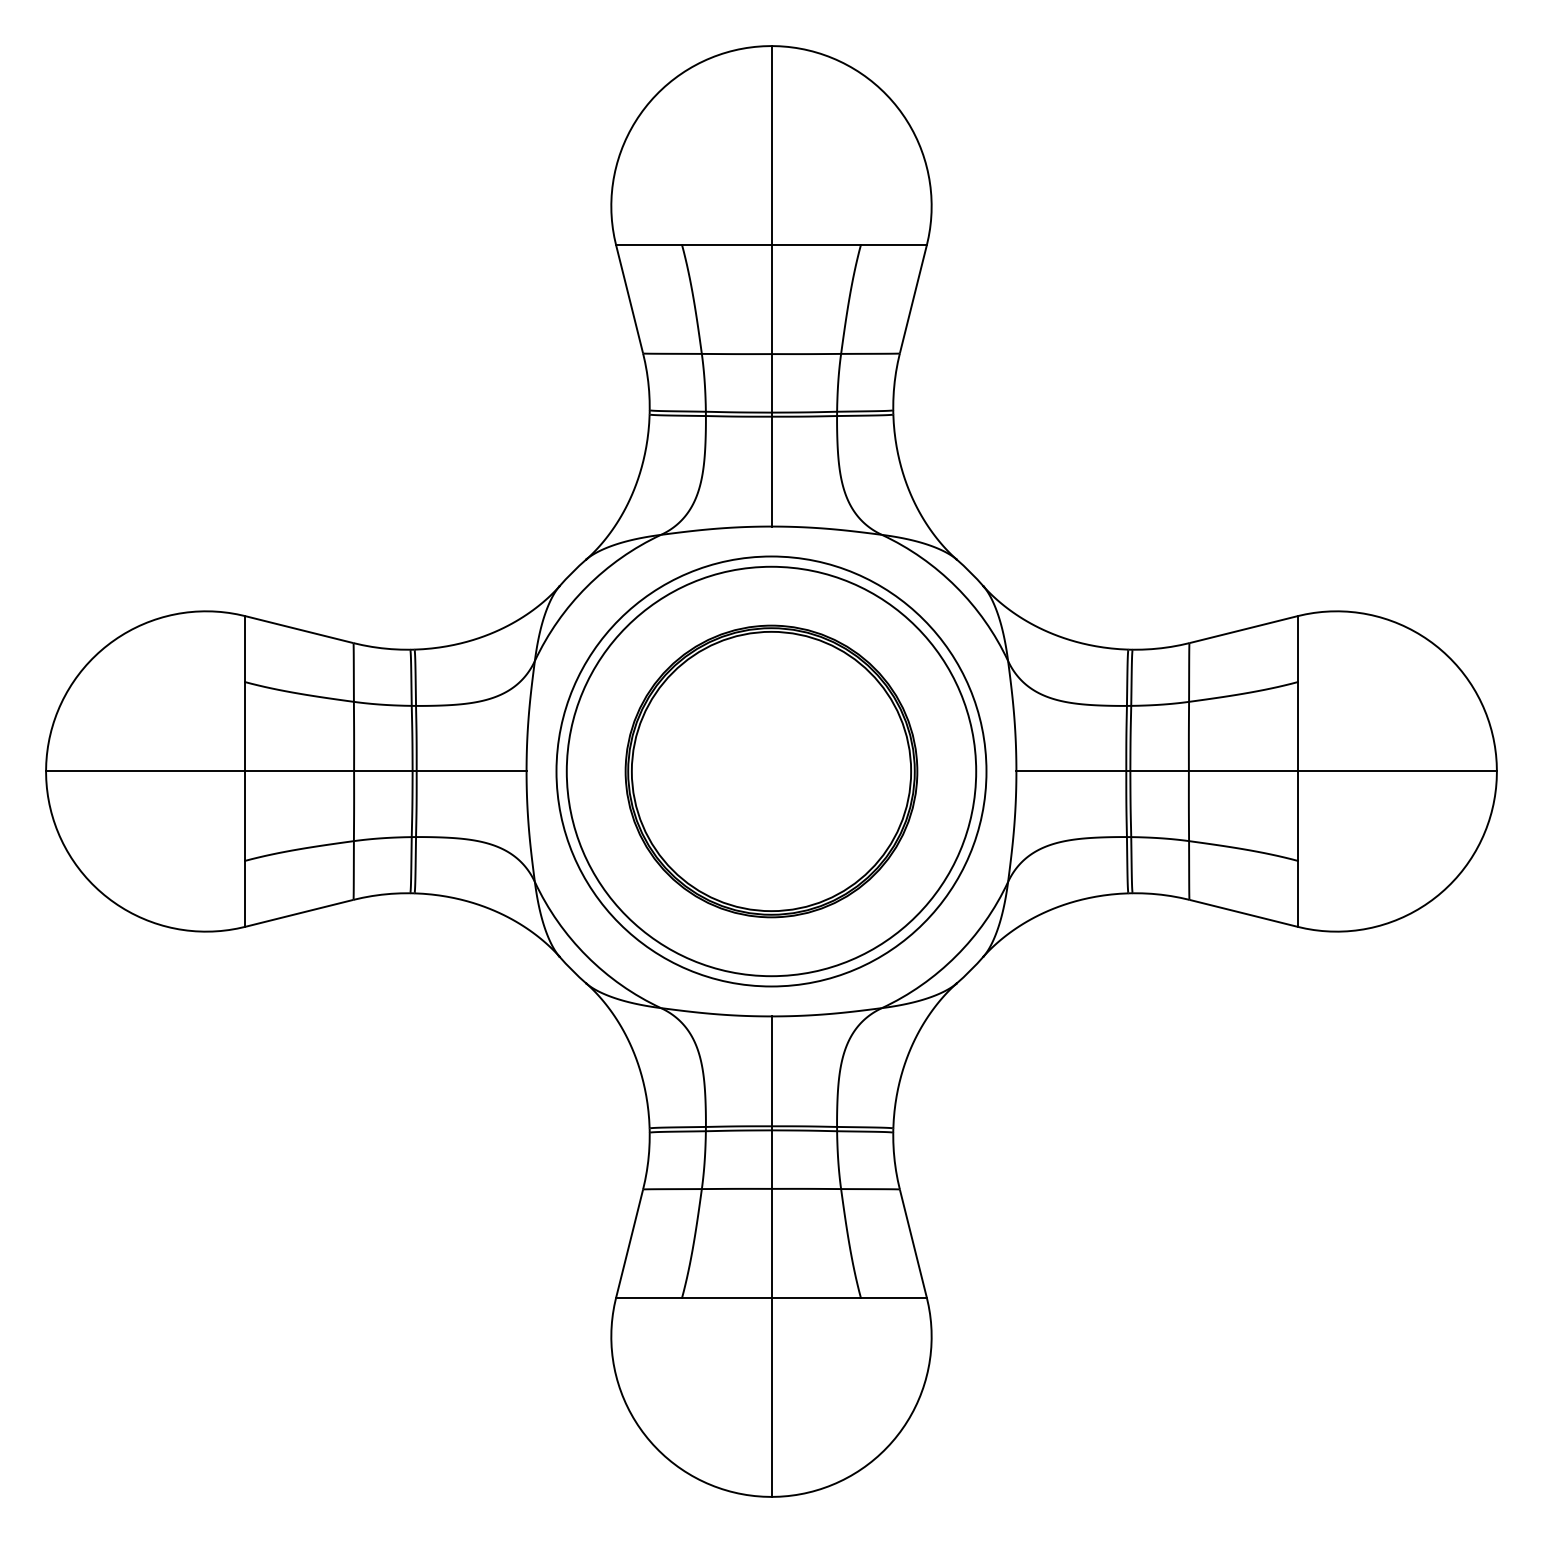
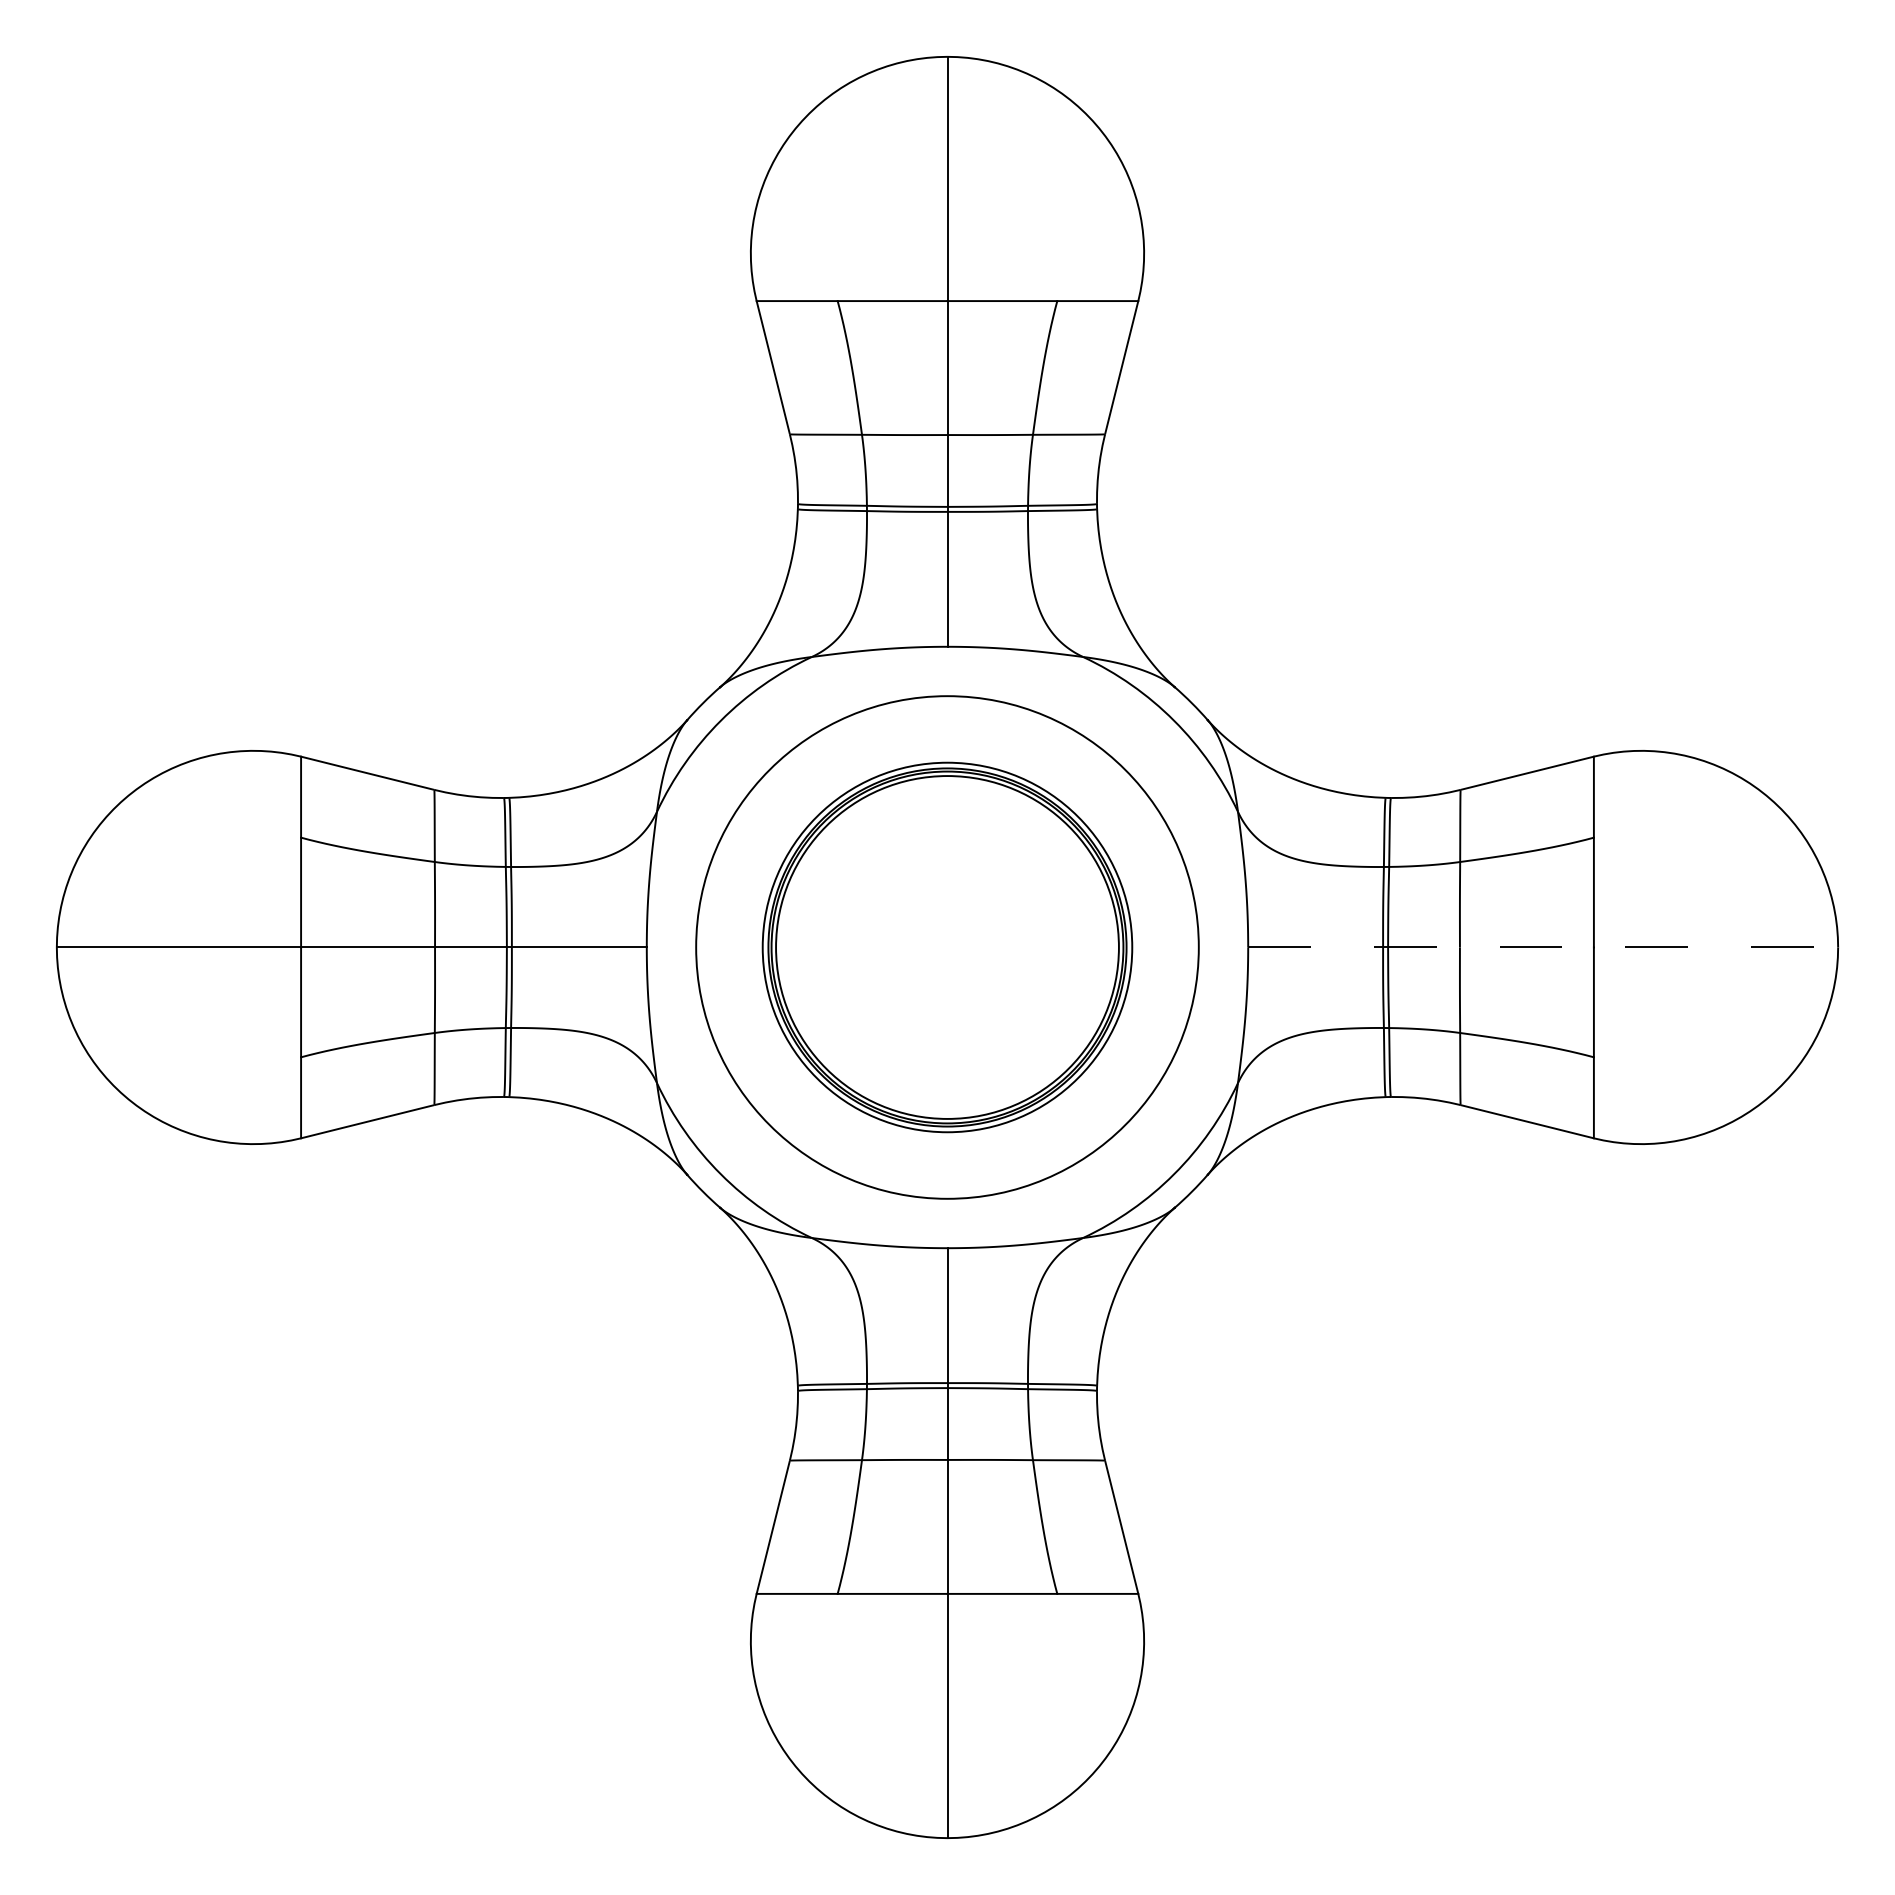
circle: (771, 771) -> (947, 947), size x0.7
line: (1256, 771) -> (1543, 947), solid -> dashed

